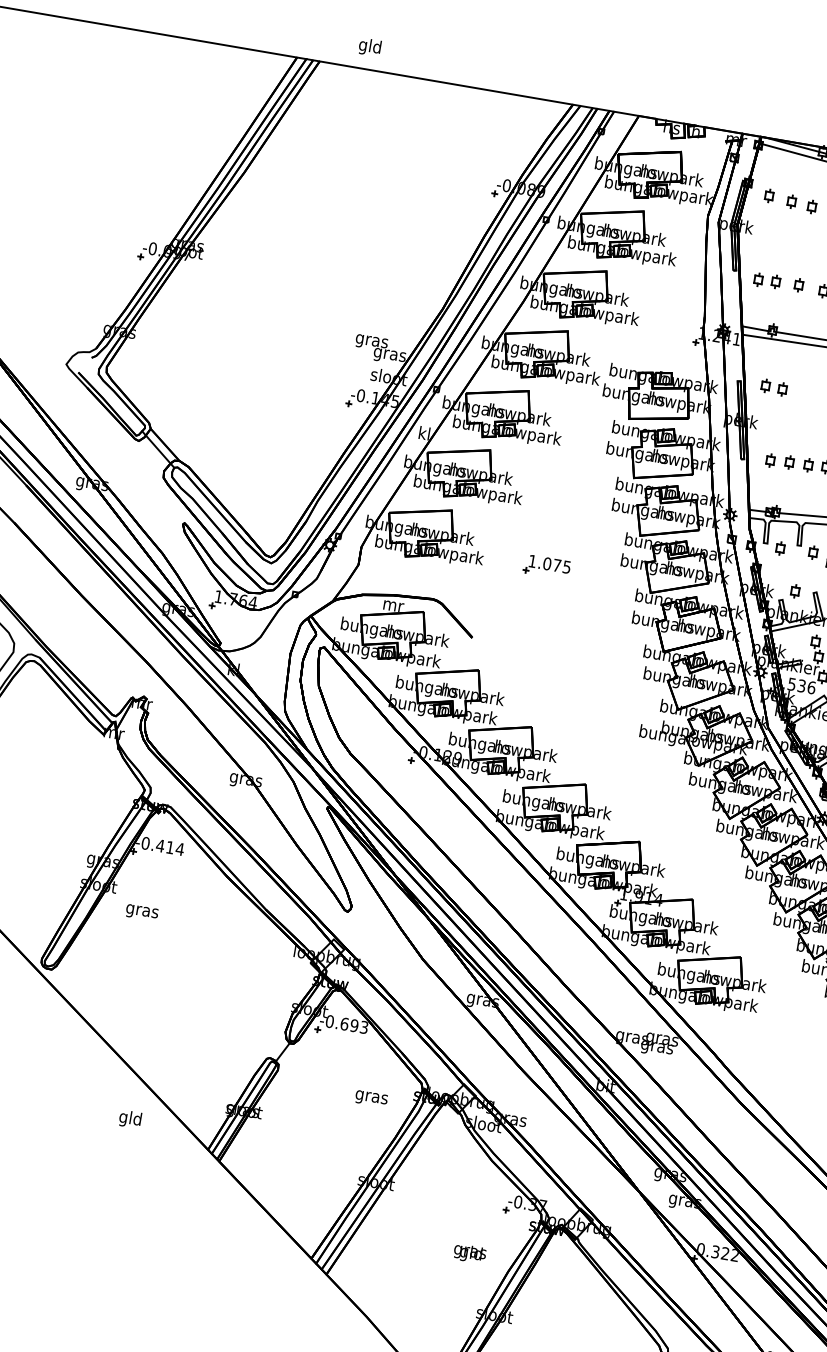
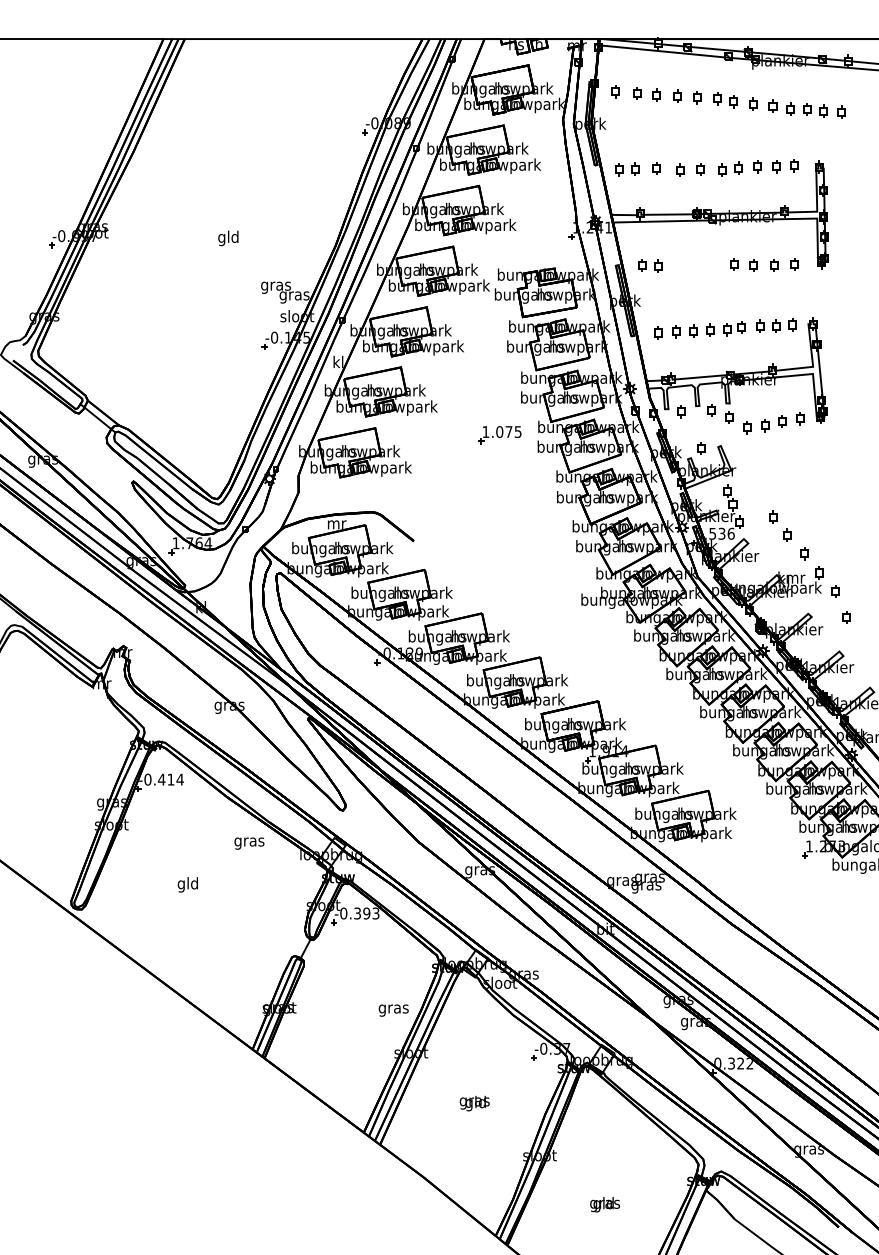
text: (370, 47) -> (228, 238), moved
part: (546, 567) -> (499, 435), moved
text: (142, 912) -> (249, 843), moved
text: (344, 1024) -> (357, 913), -0.693 -> -0.393
text: (371, 1098) -> (393, 1010), moved
text: (129, 1118) -> (187, 884), moved
text: (469, 1253) -> (474, 1103), moved

